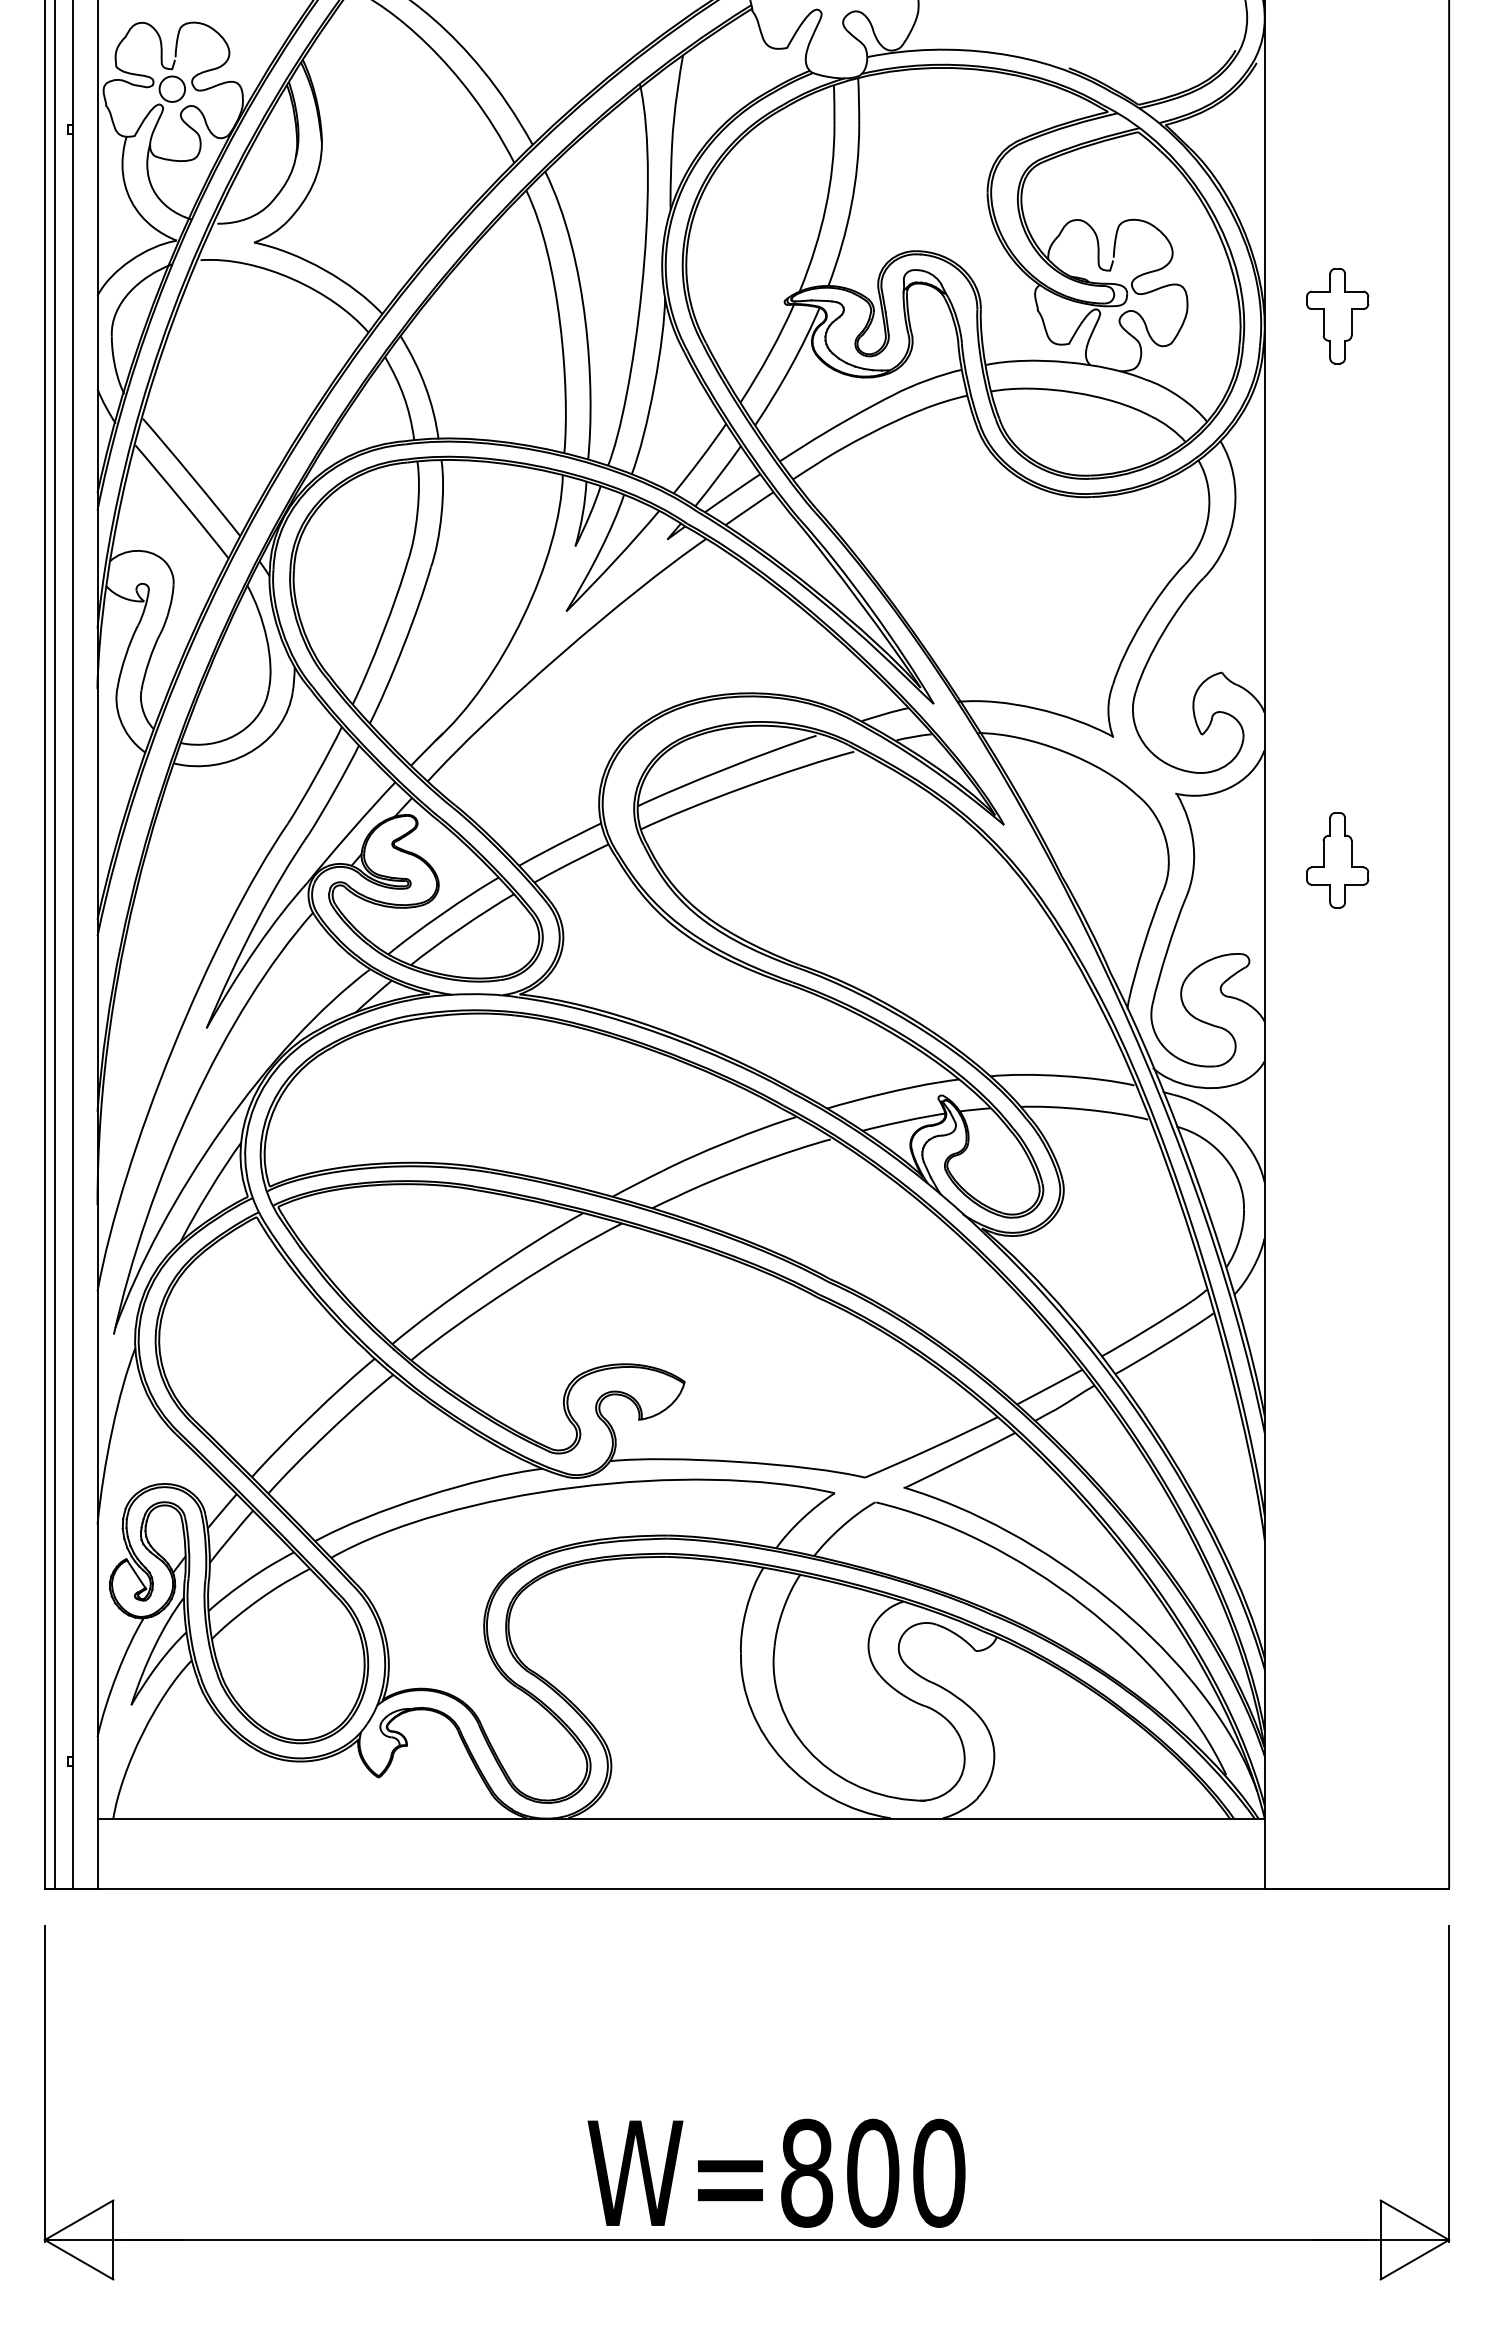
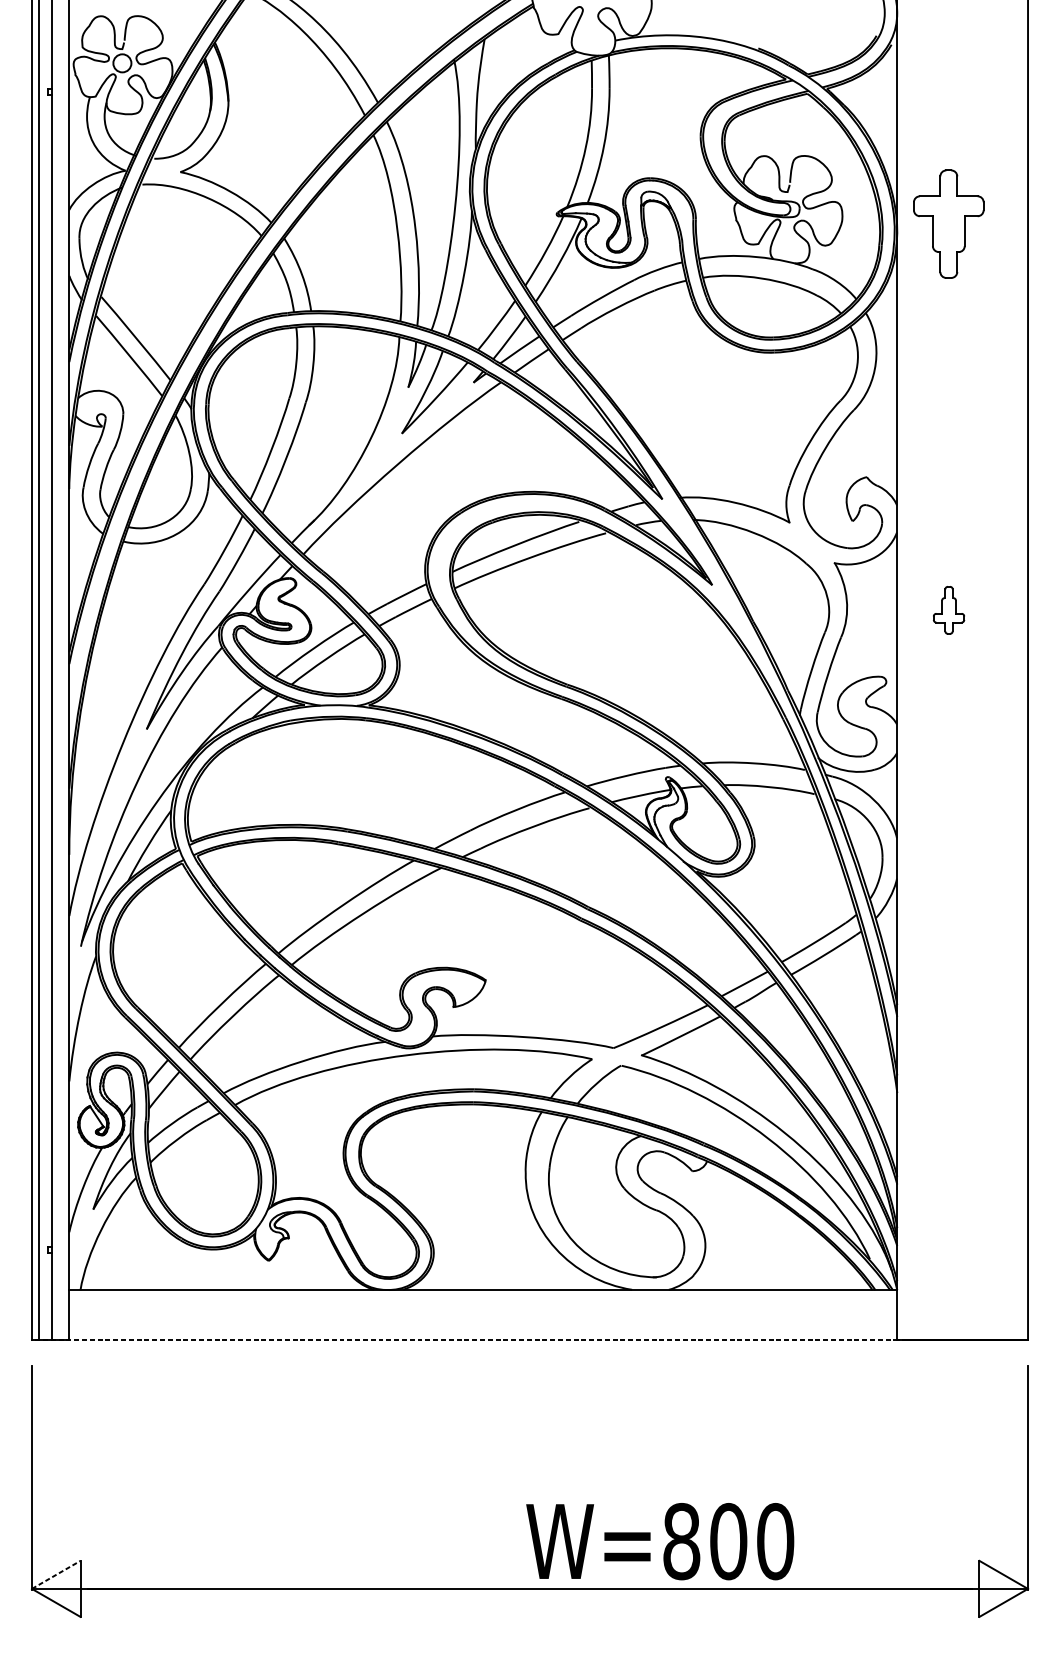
part: (1337, 316) -> (948, 224), size x1.6
part: (1337, 860) -> (948, 610), size x0.7
line: (655, 1888) -> (465, 1339), solid -> dashed
text: (776, 2172) -> (660, 1541), moved
line: (79, 2220) -> (56, 1575), solid -> dashed

